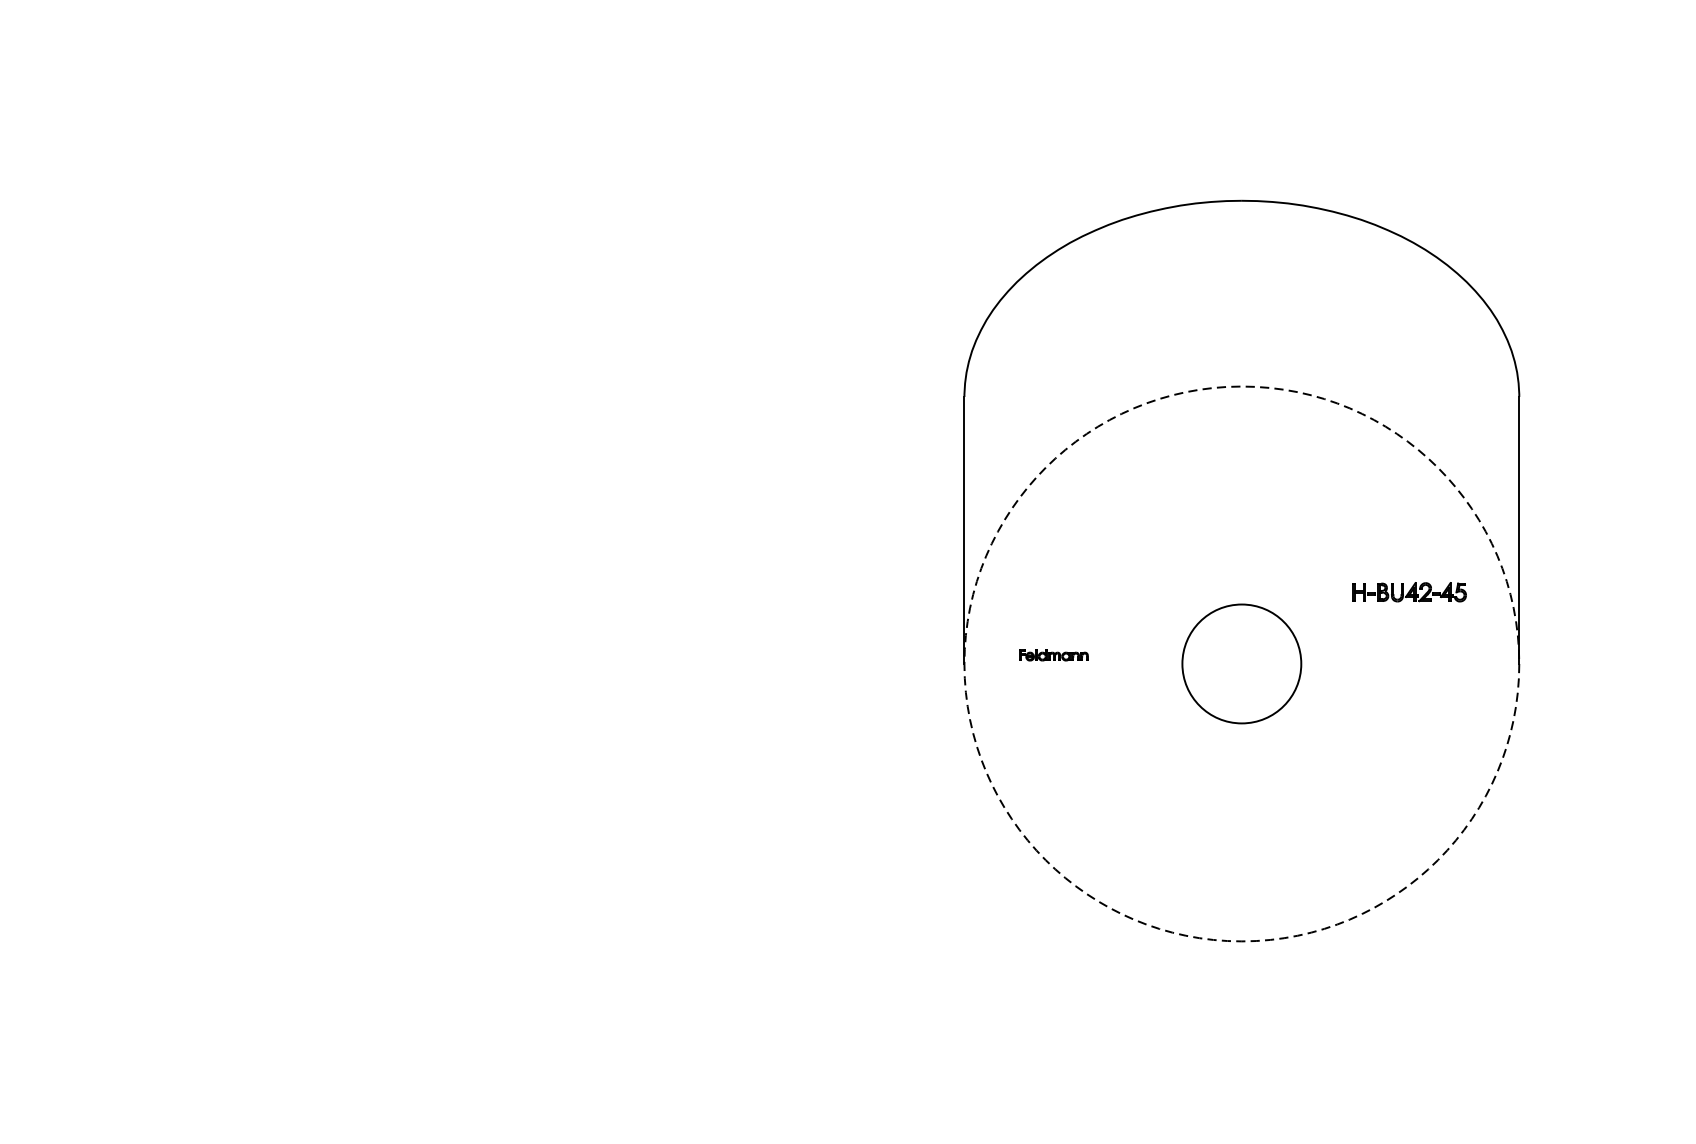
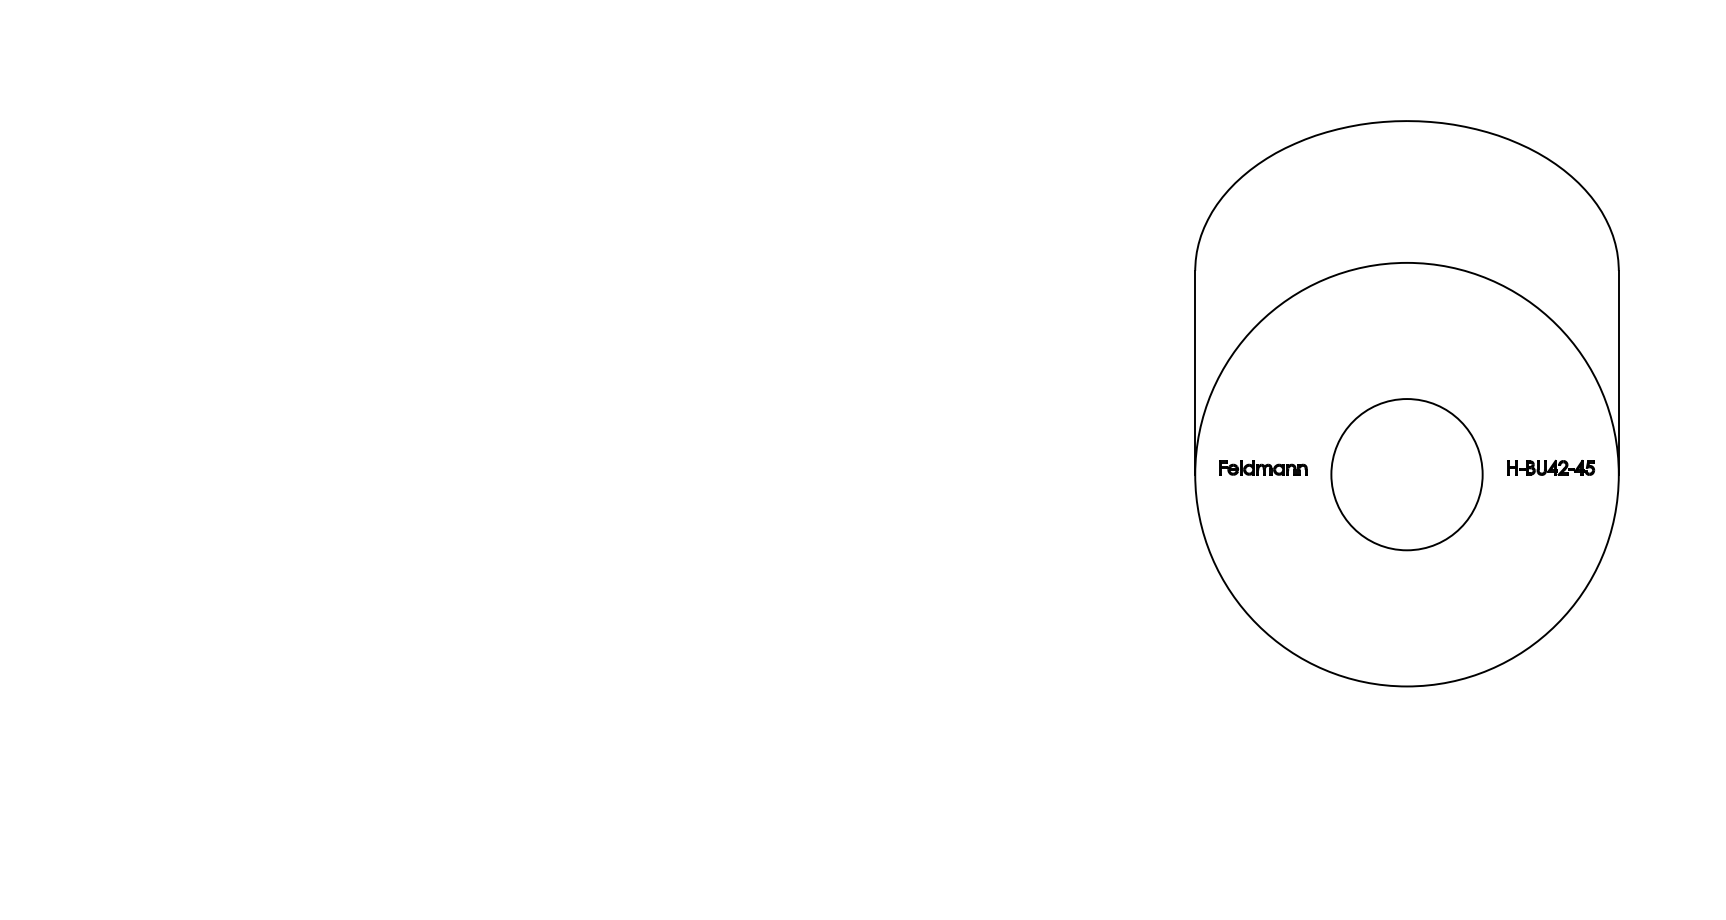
part: (1410, 591) -> (1551, 467), moved
part: (1053, 654) -> (1263, 467), size x1.67
circle: (1241, 663) -> (1406, 474), dashed -> solid
circle: (1241, 663) -> (1406, 474), size x1.67

